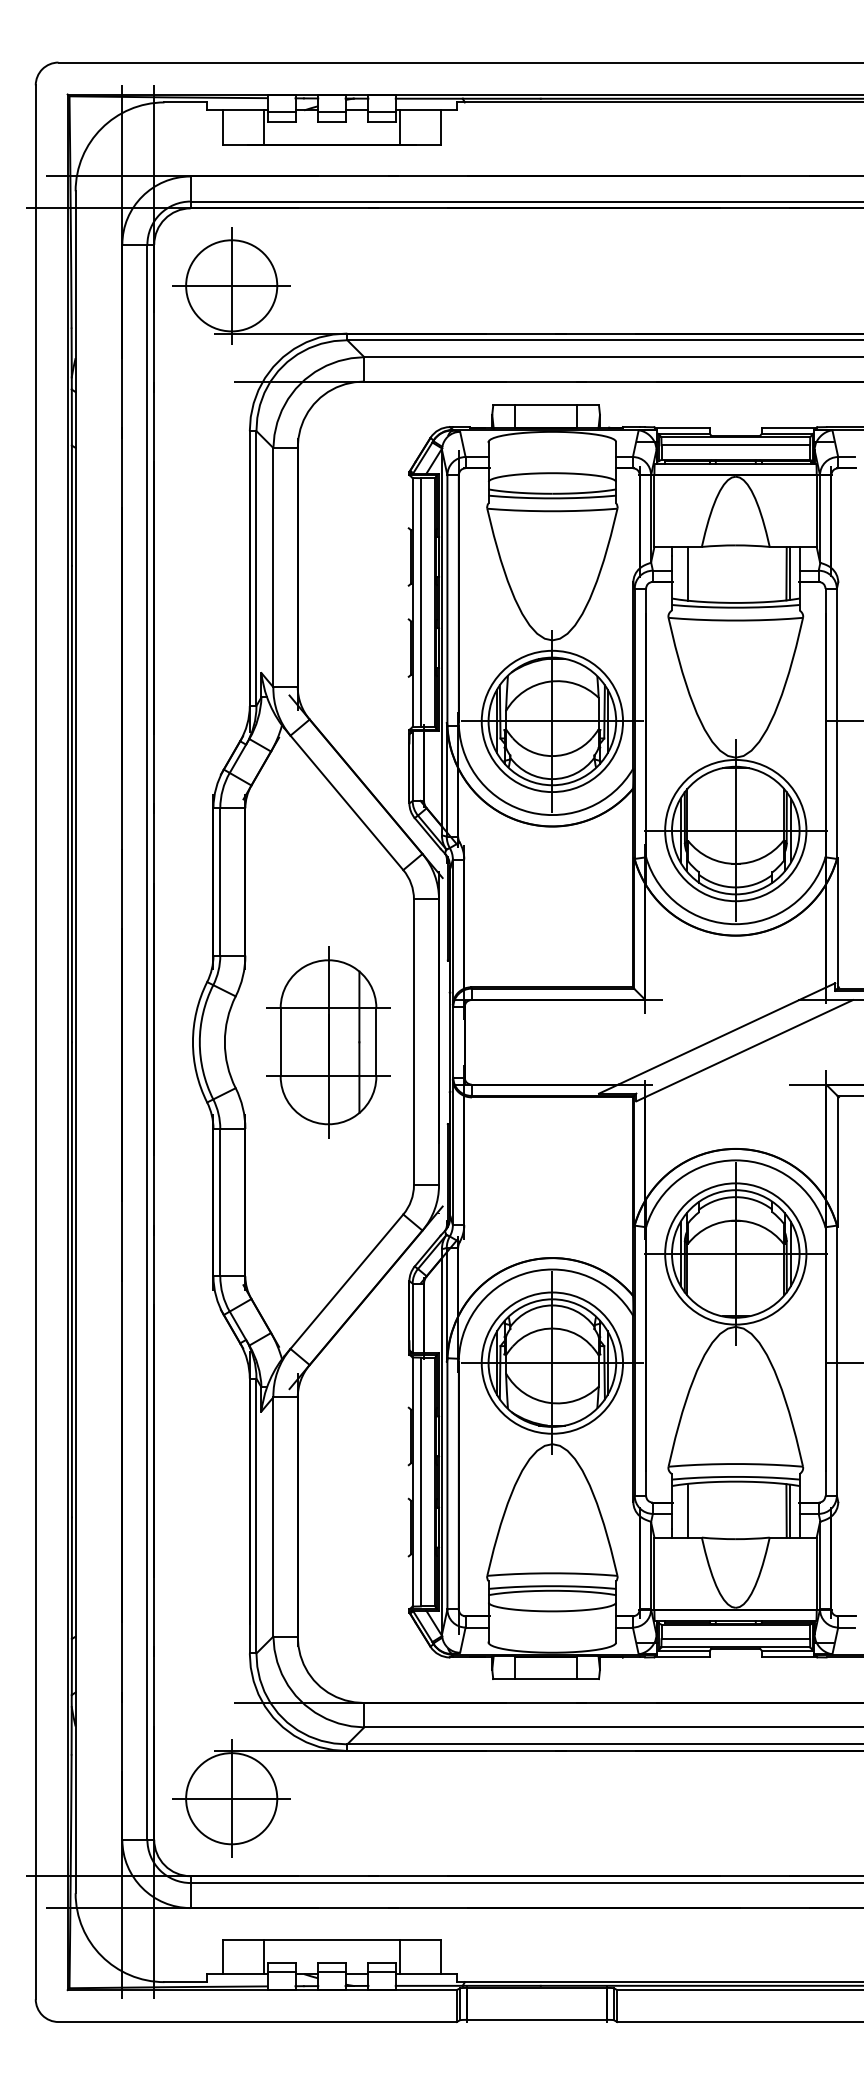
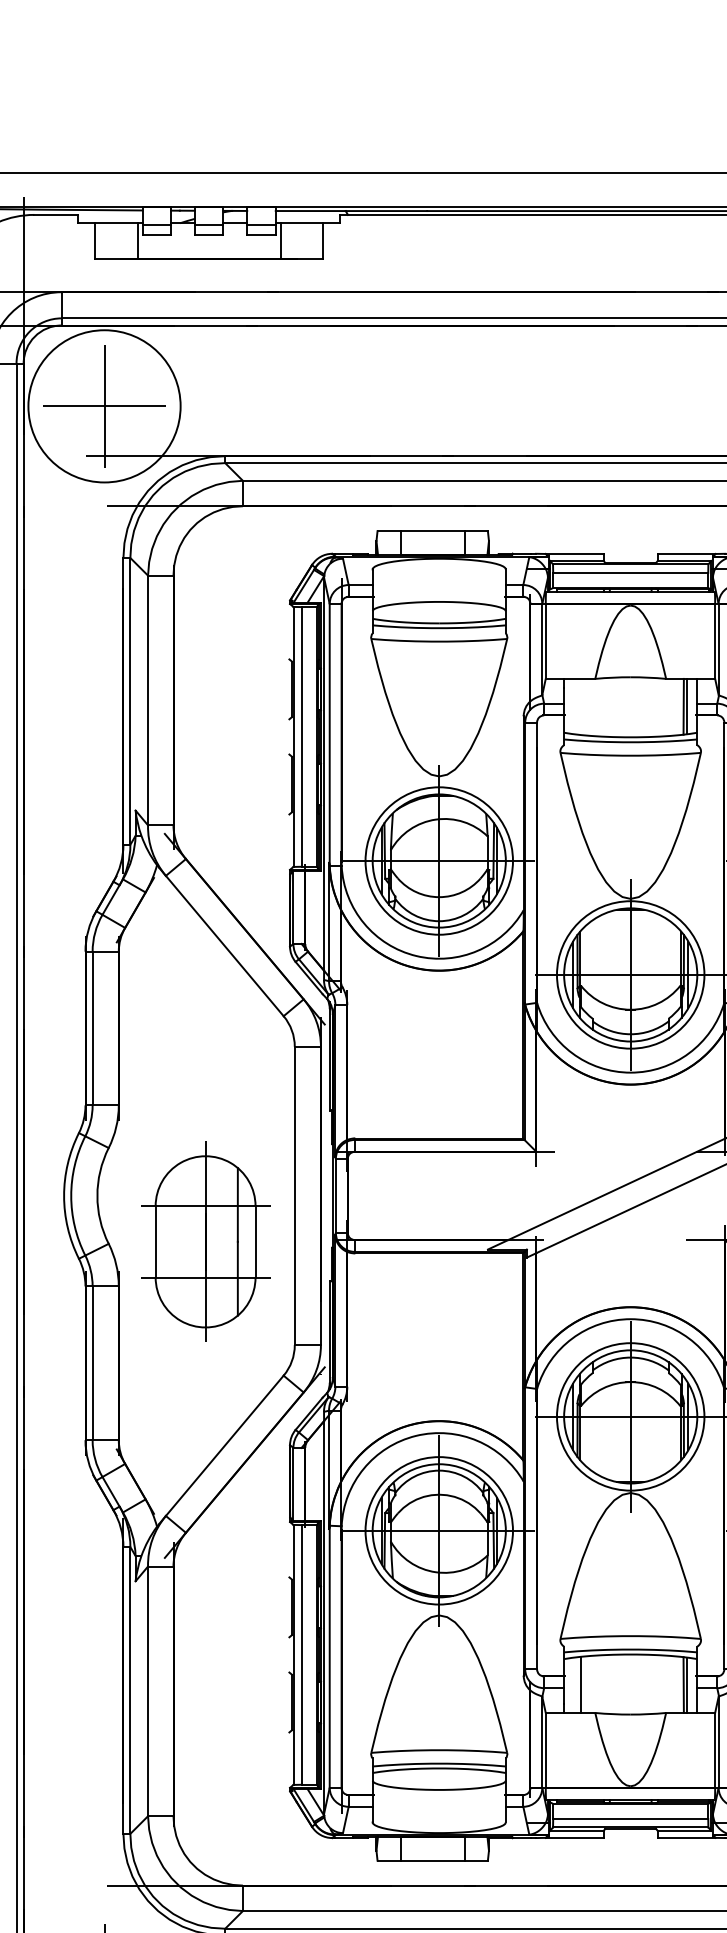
circle: (231, 285) -> (104, 405), size x1.6
line: (687, 573) -> (580, 706), removed
part: (328, 1042) -> (205, 1242), moved

